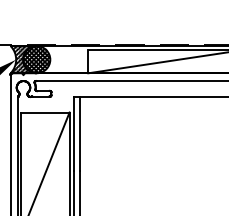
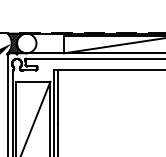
hatch: (36, 59) -> (26, 43), removed

